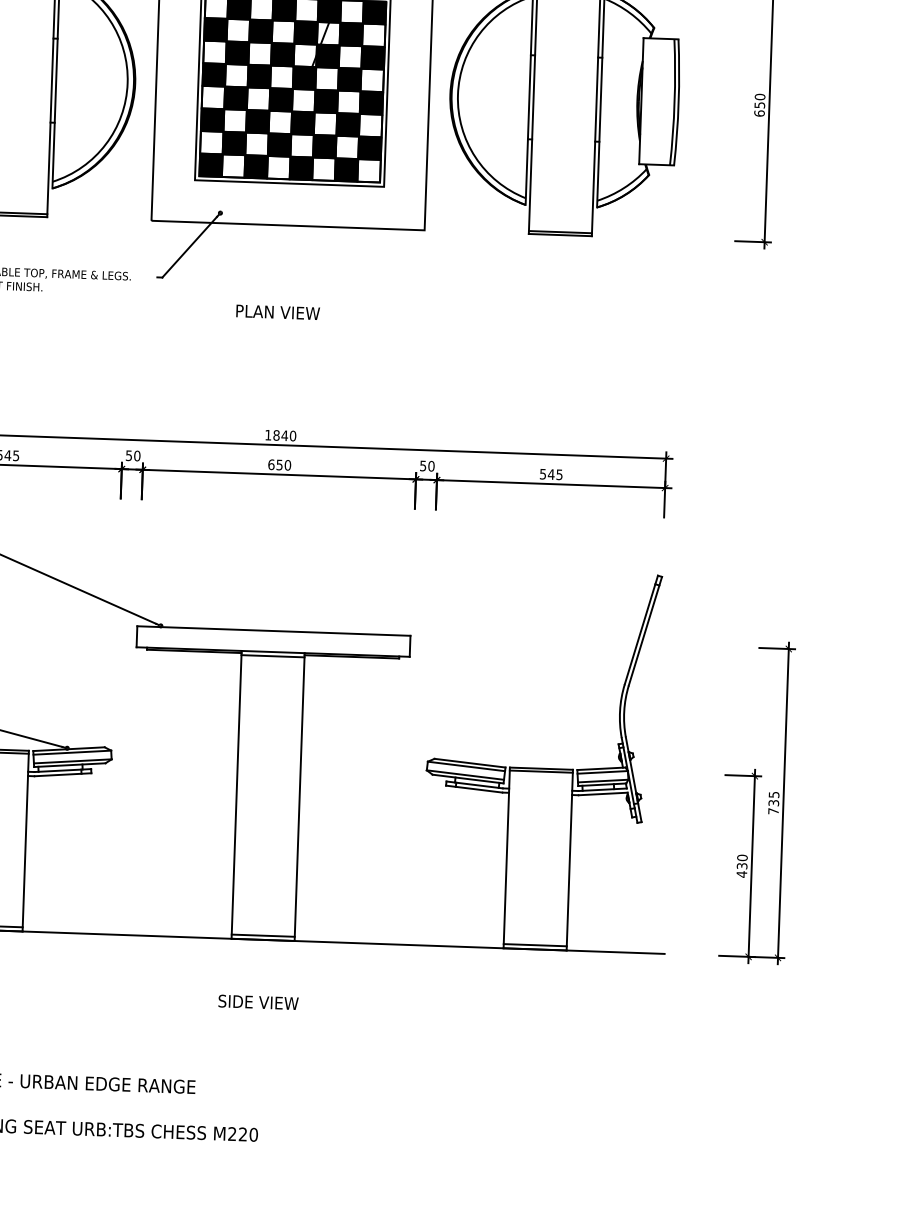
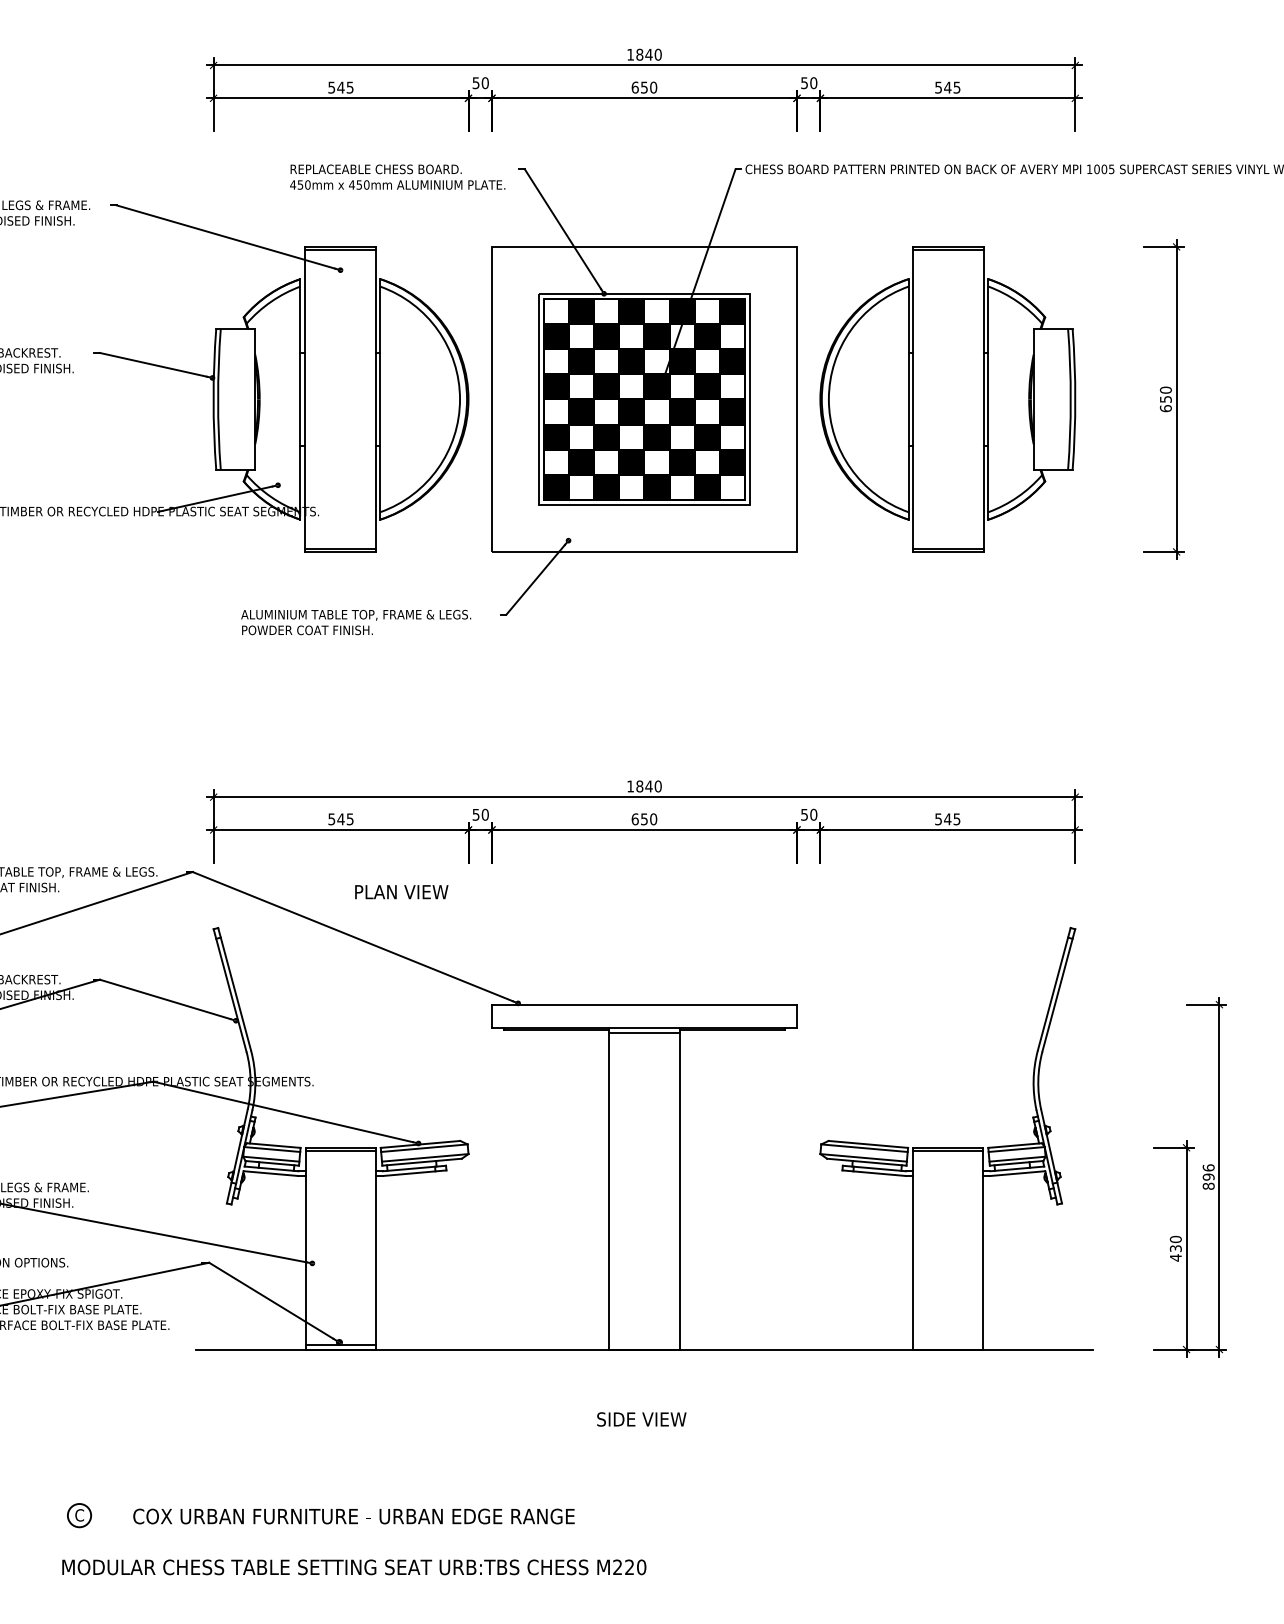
text: (277, 312) -> (401, 892), moved
text: (773, 802) -> (1208, 1176), 735 -> 896
line: (263, 935) -> (644, 1344), removed
line: (535, 944) -> (948, 1344), removed

